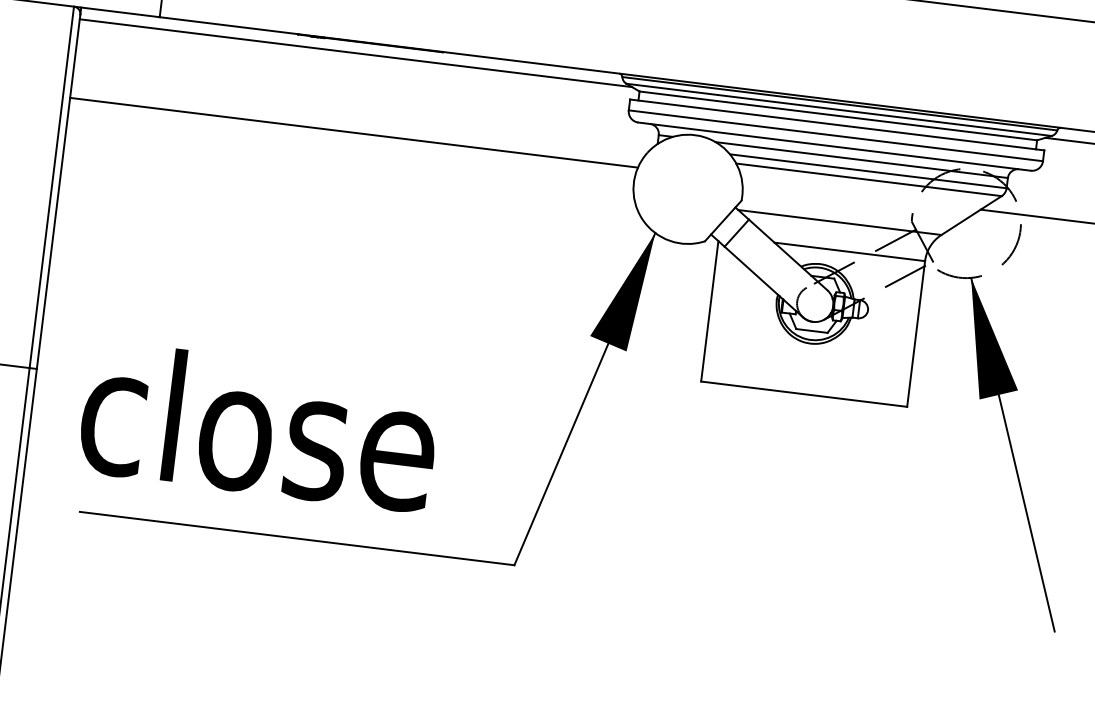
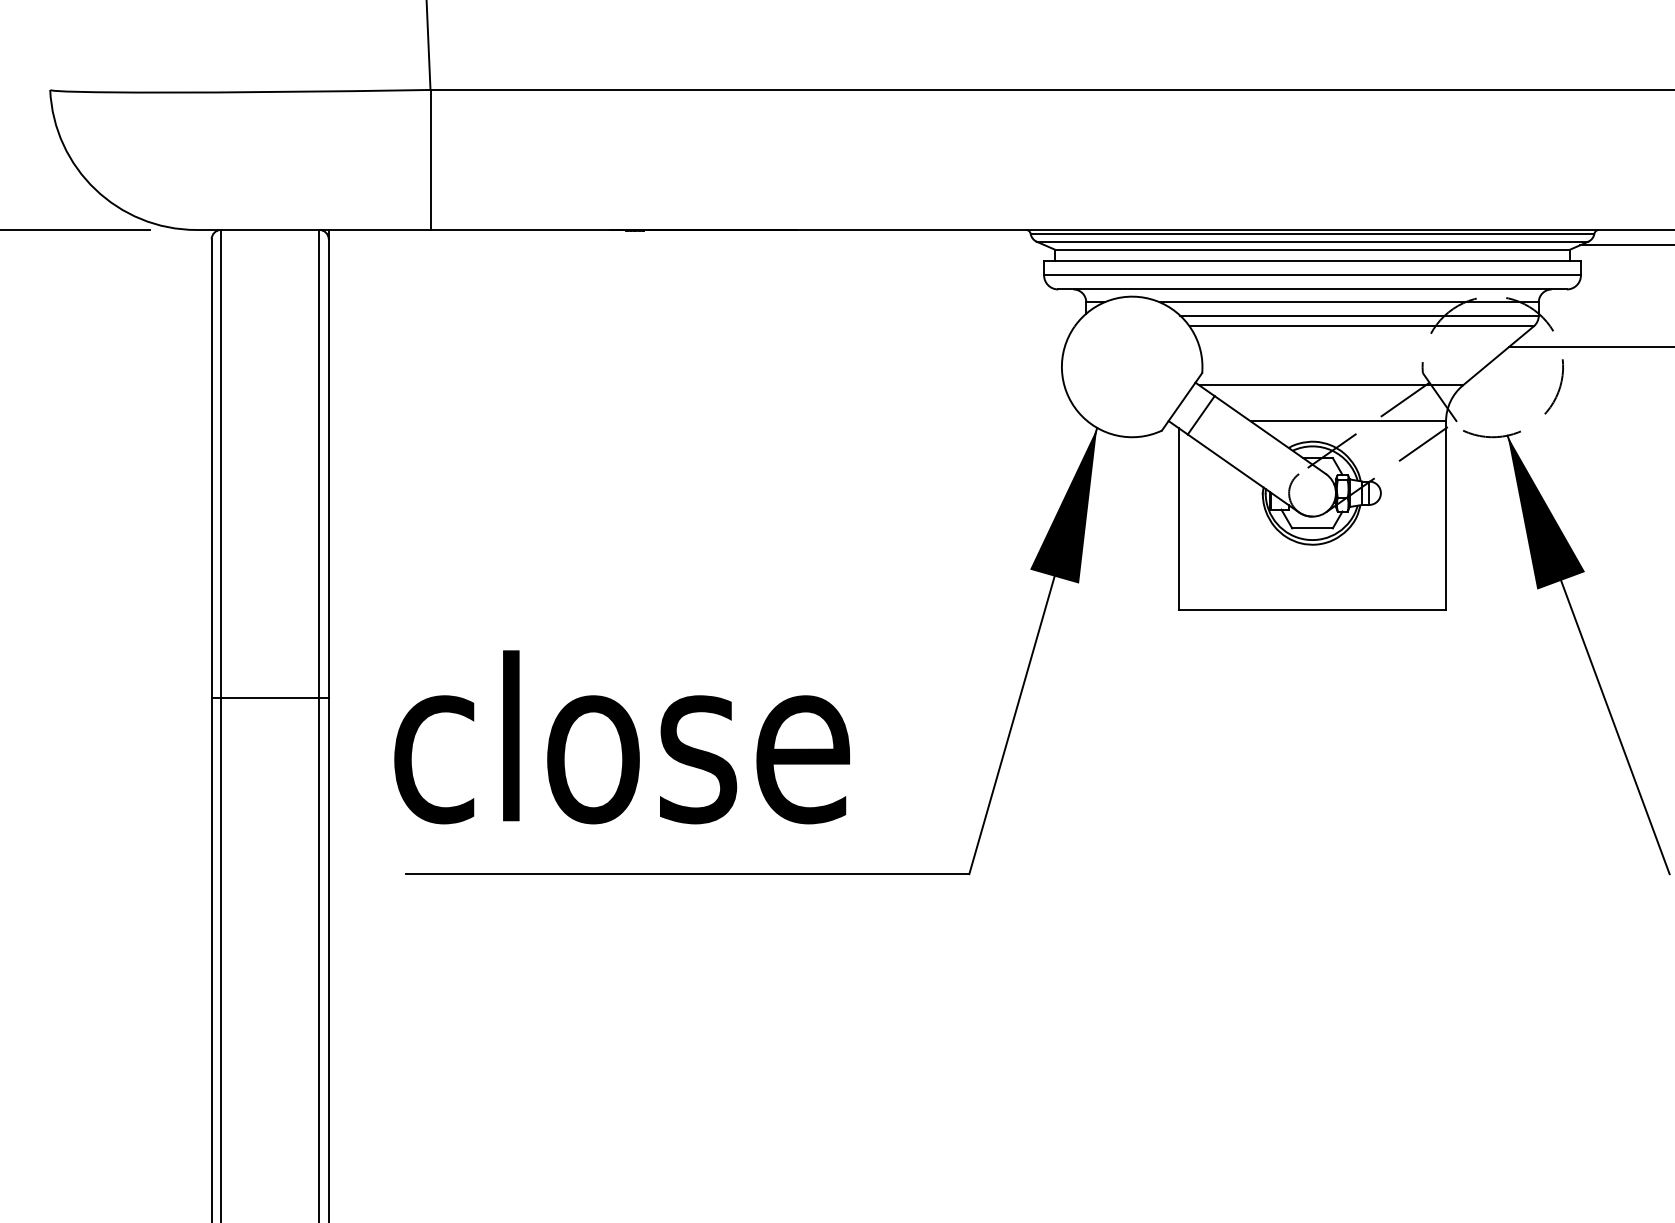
line: (355, 53) -> (686, 245), removed
line: (353, 133) -> (696, 347), removed

